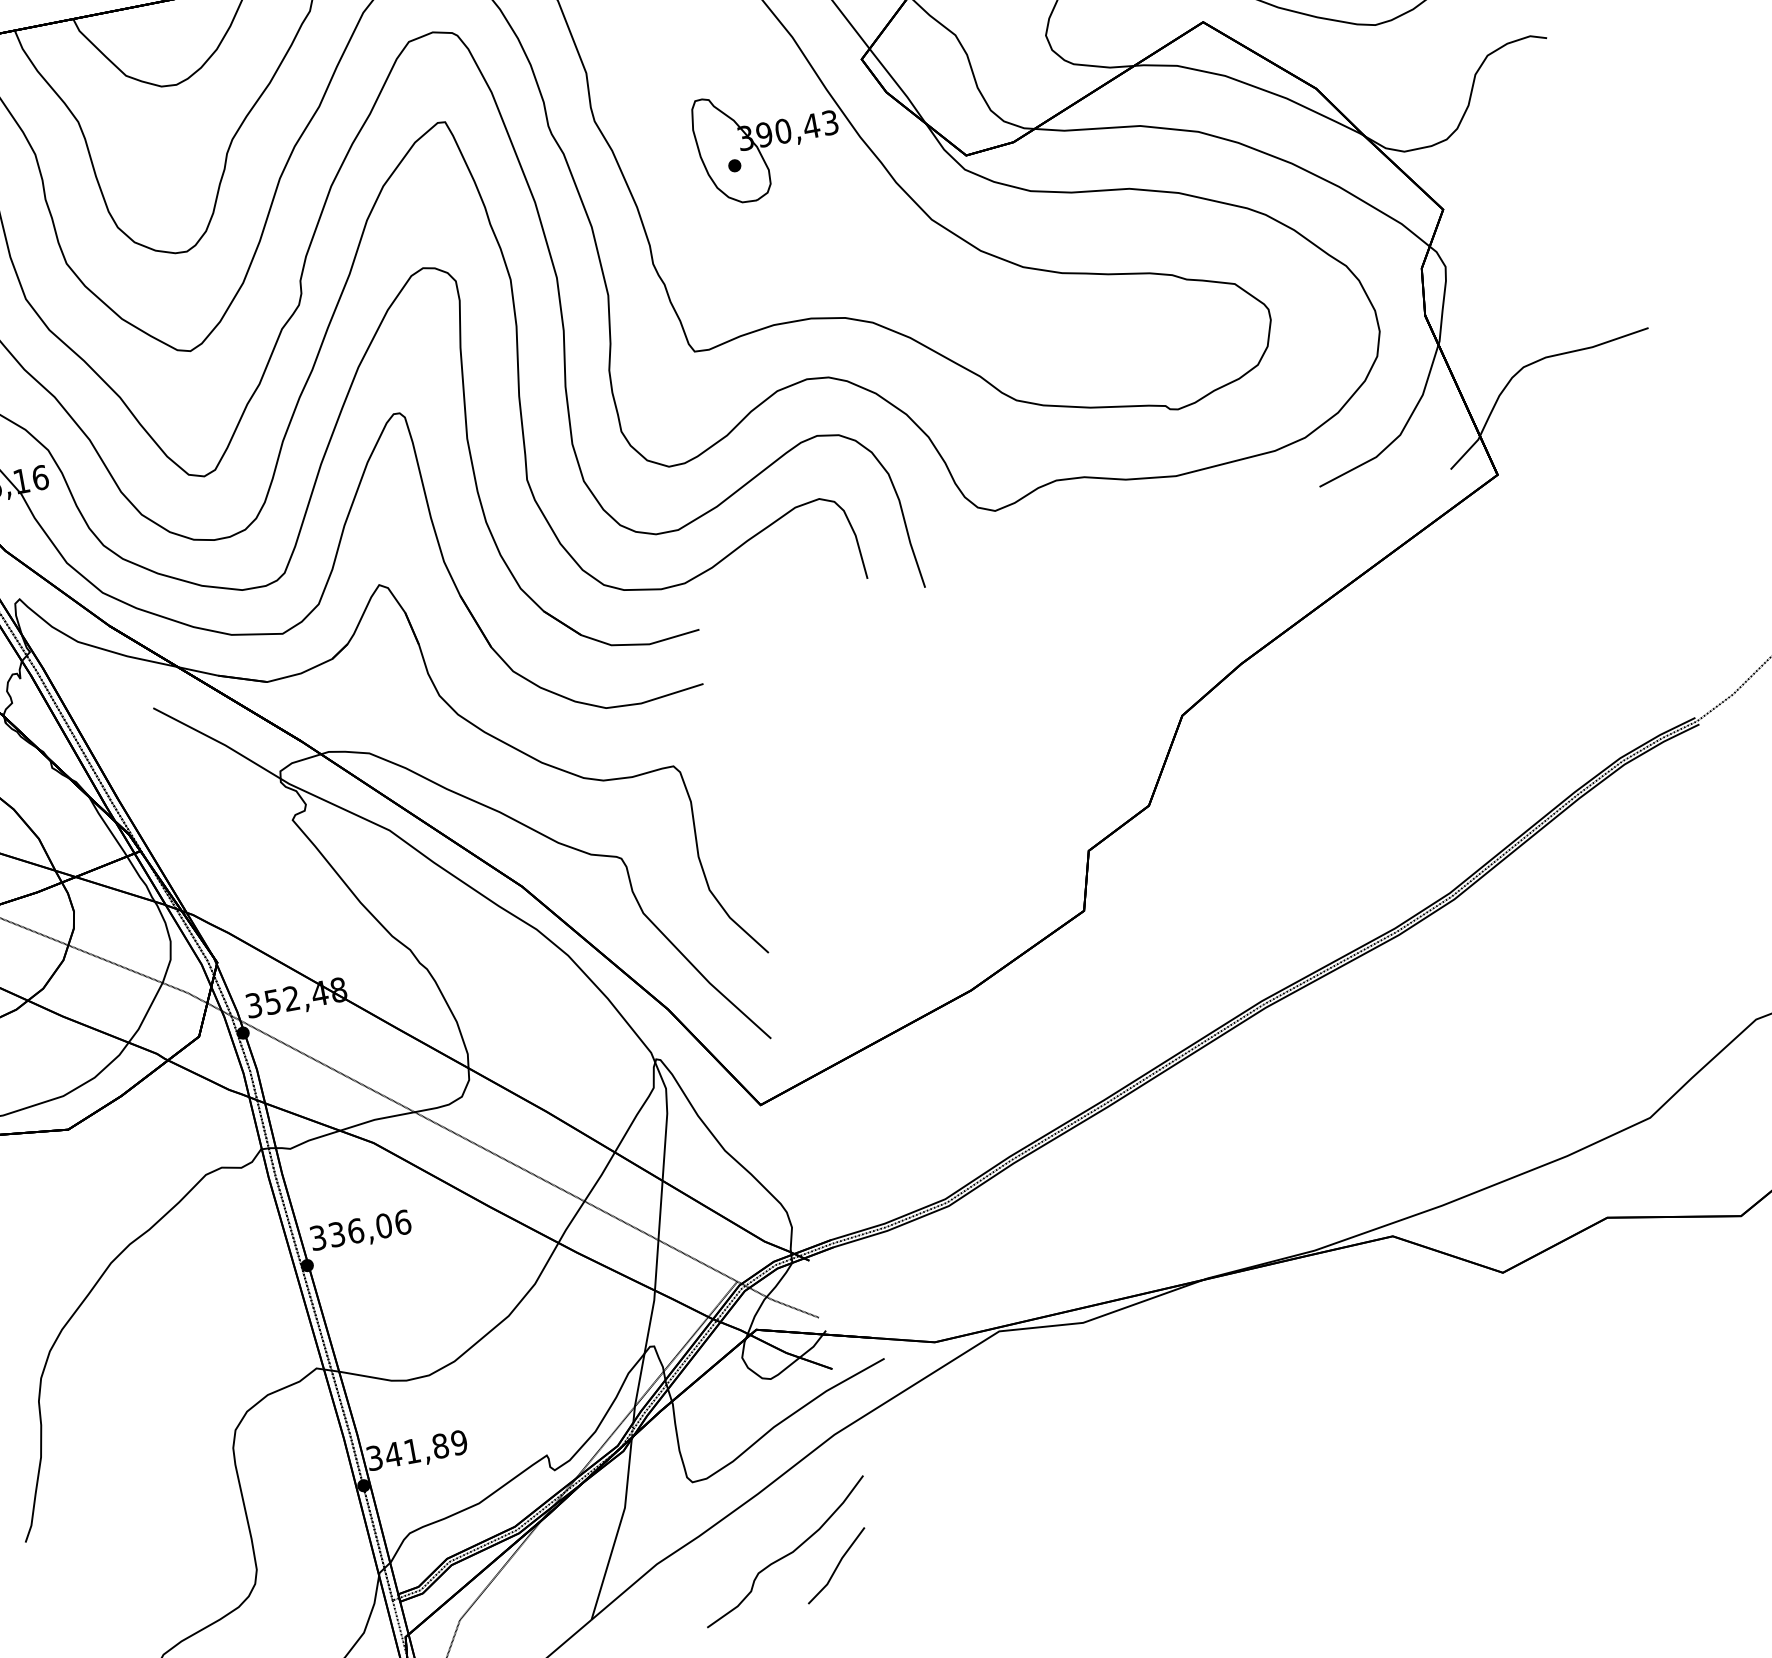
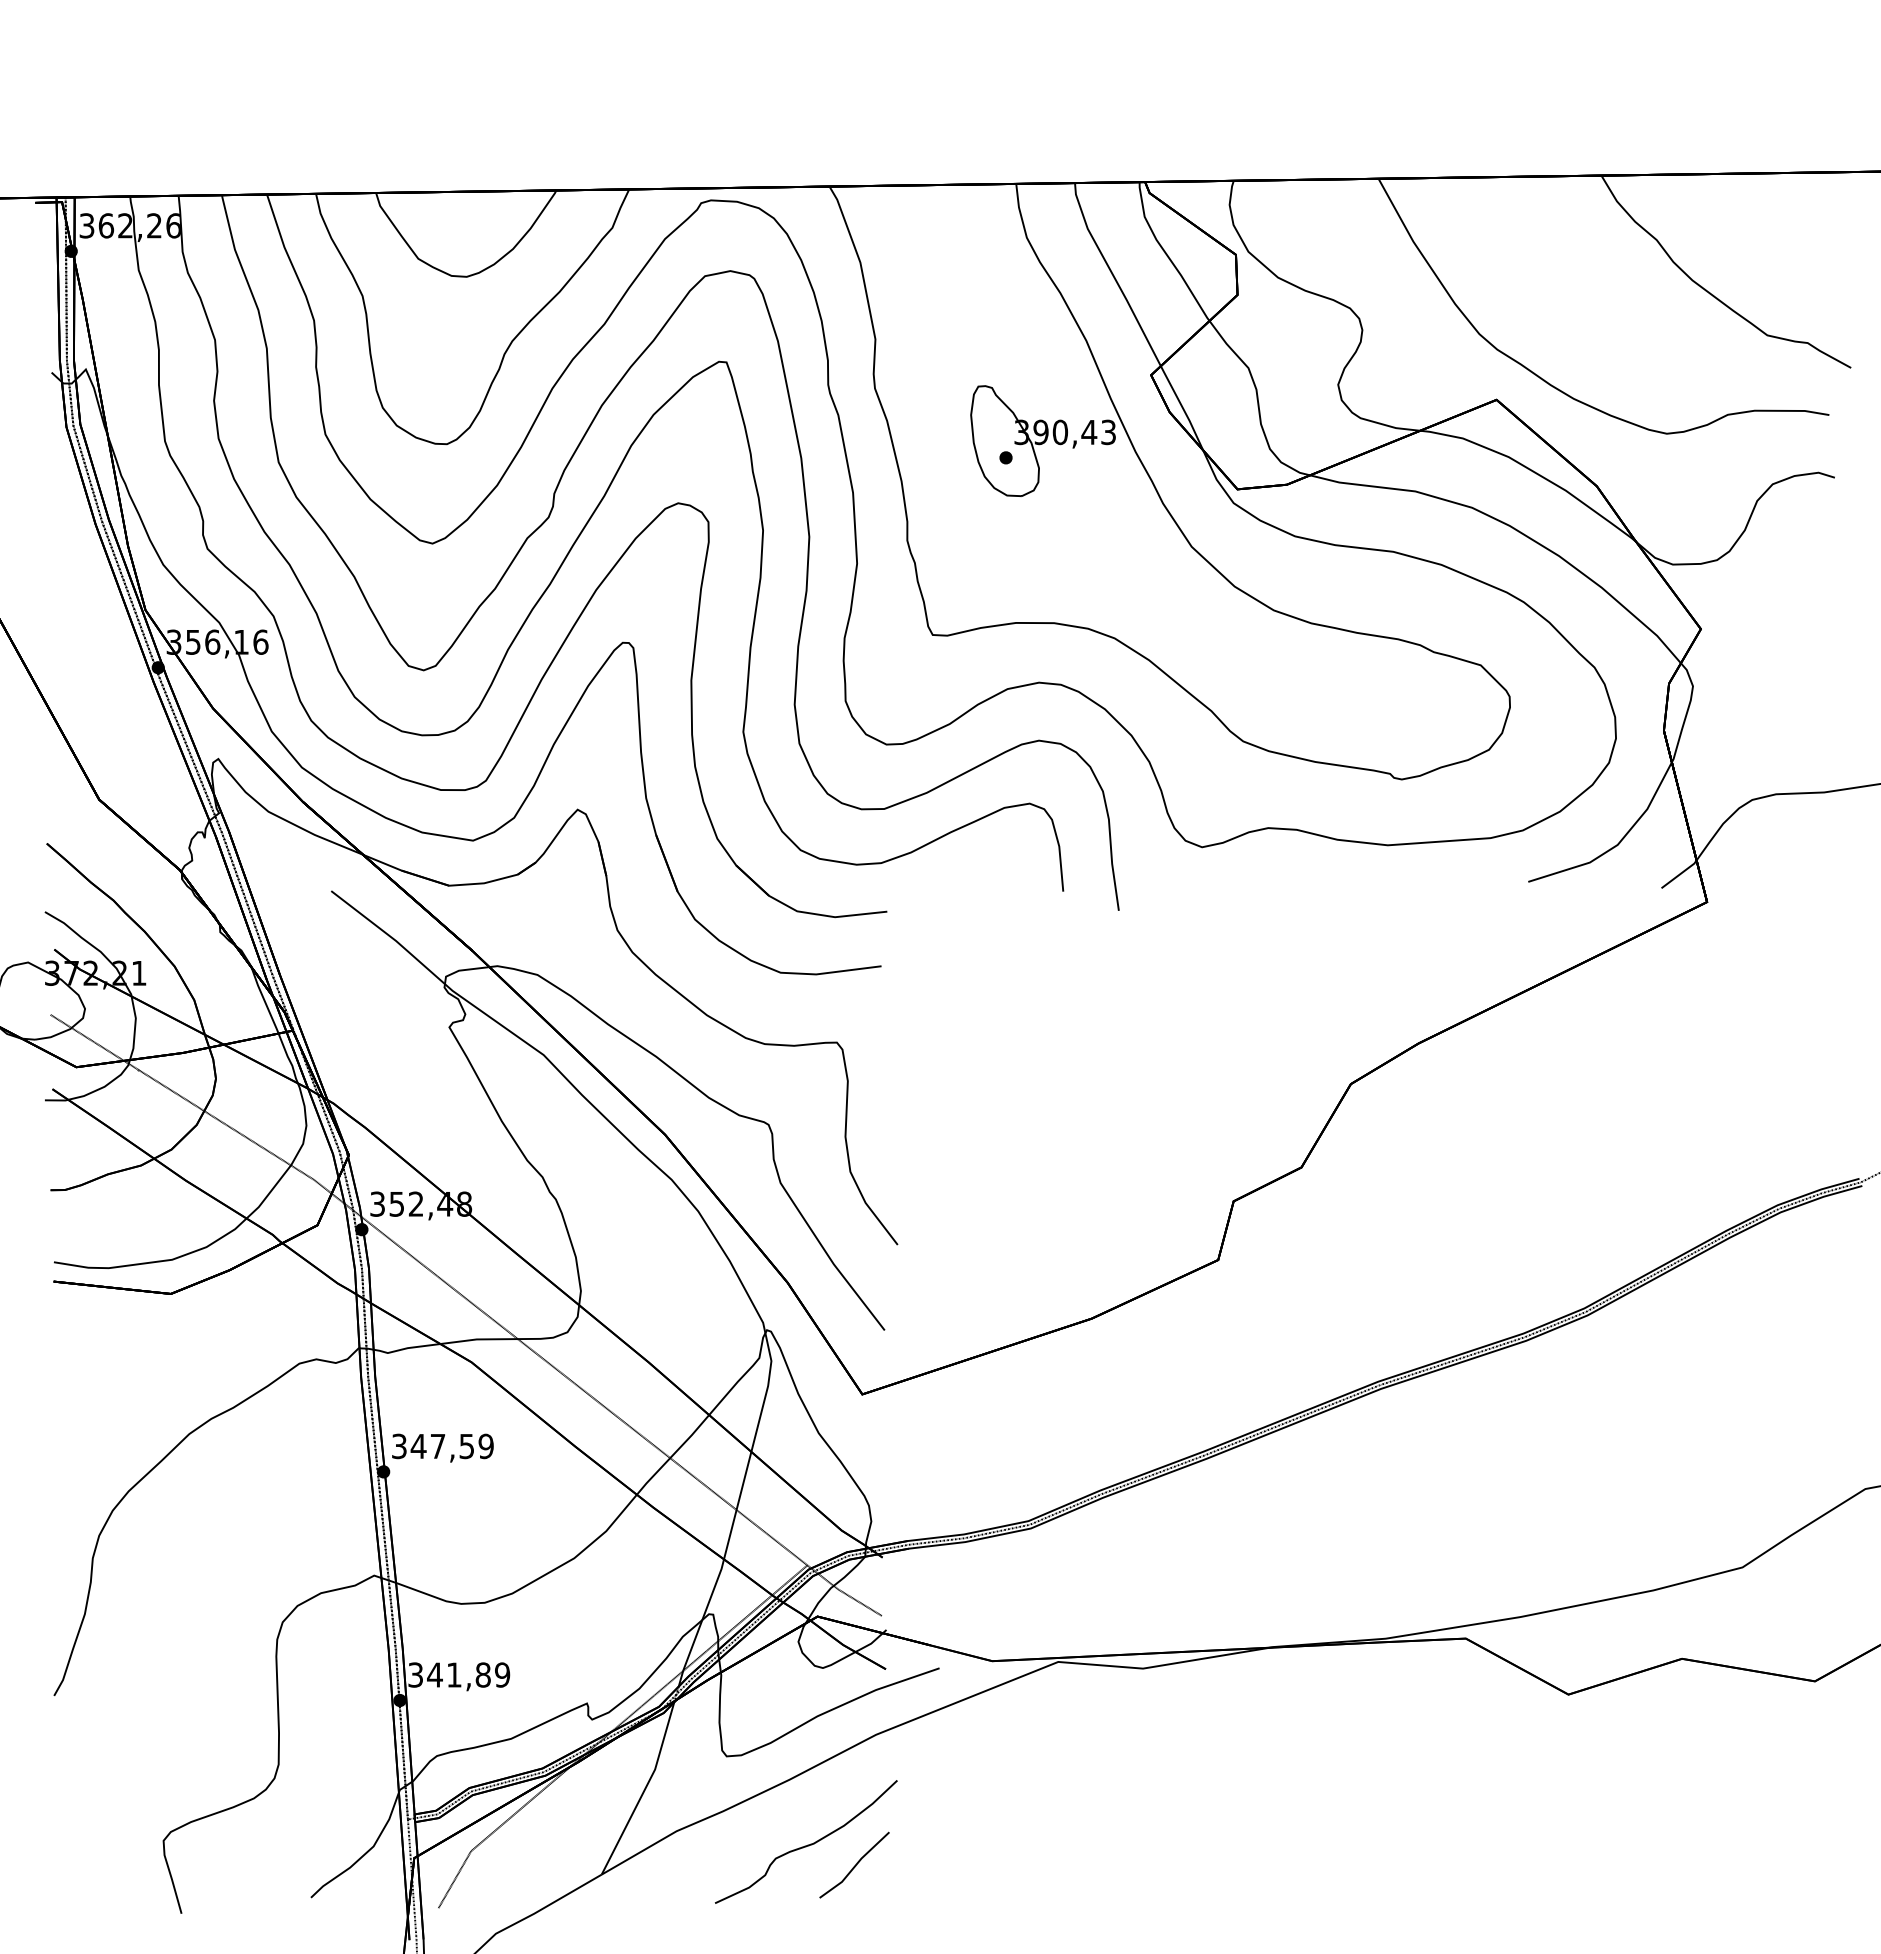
text: (369, 1228) -> (451, 1446), 336,06 -> 347,59

